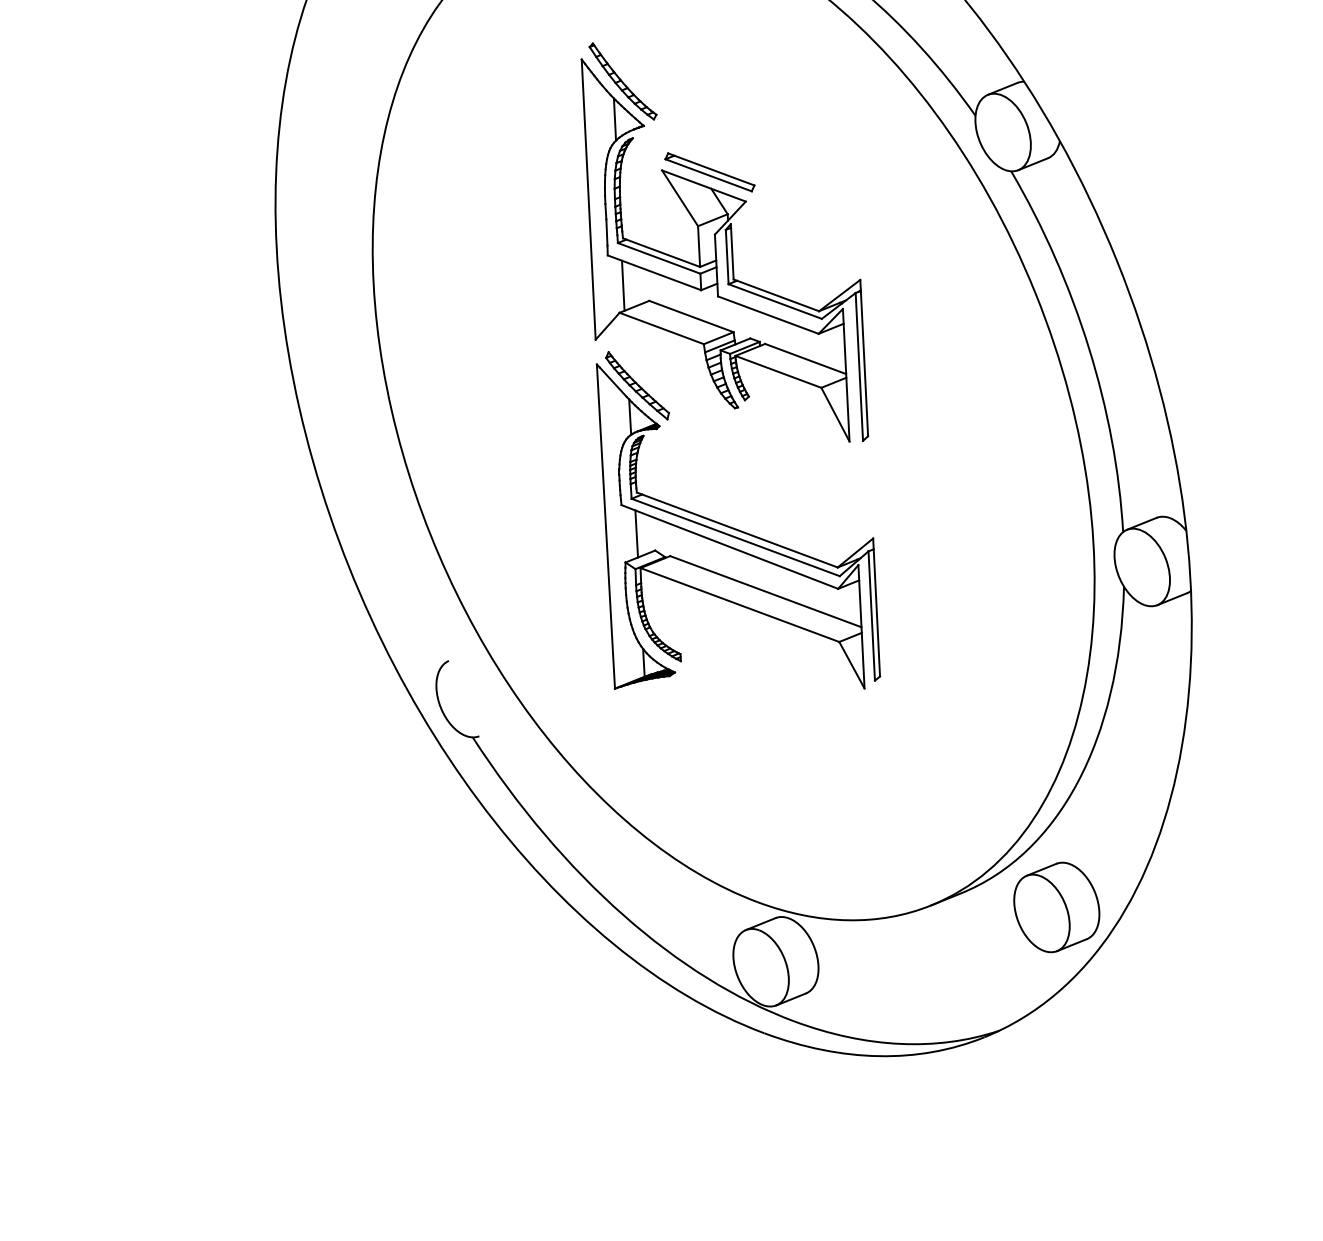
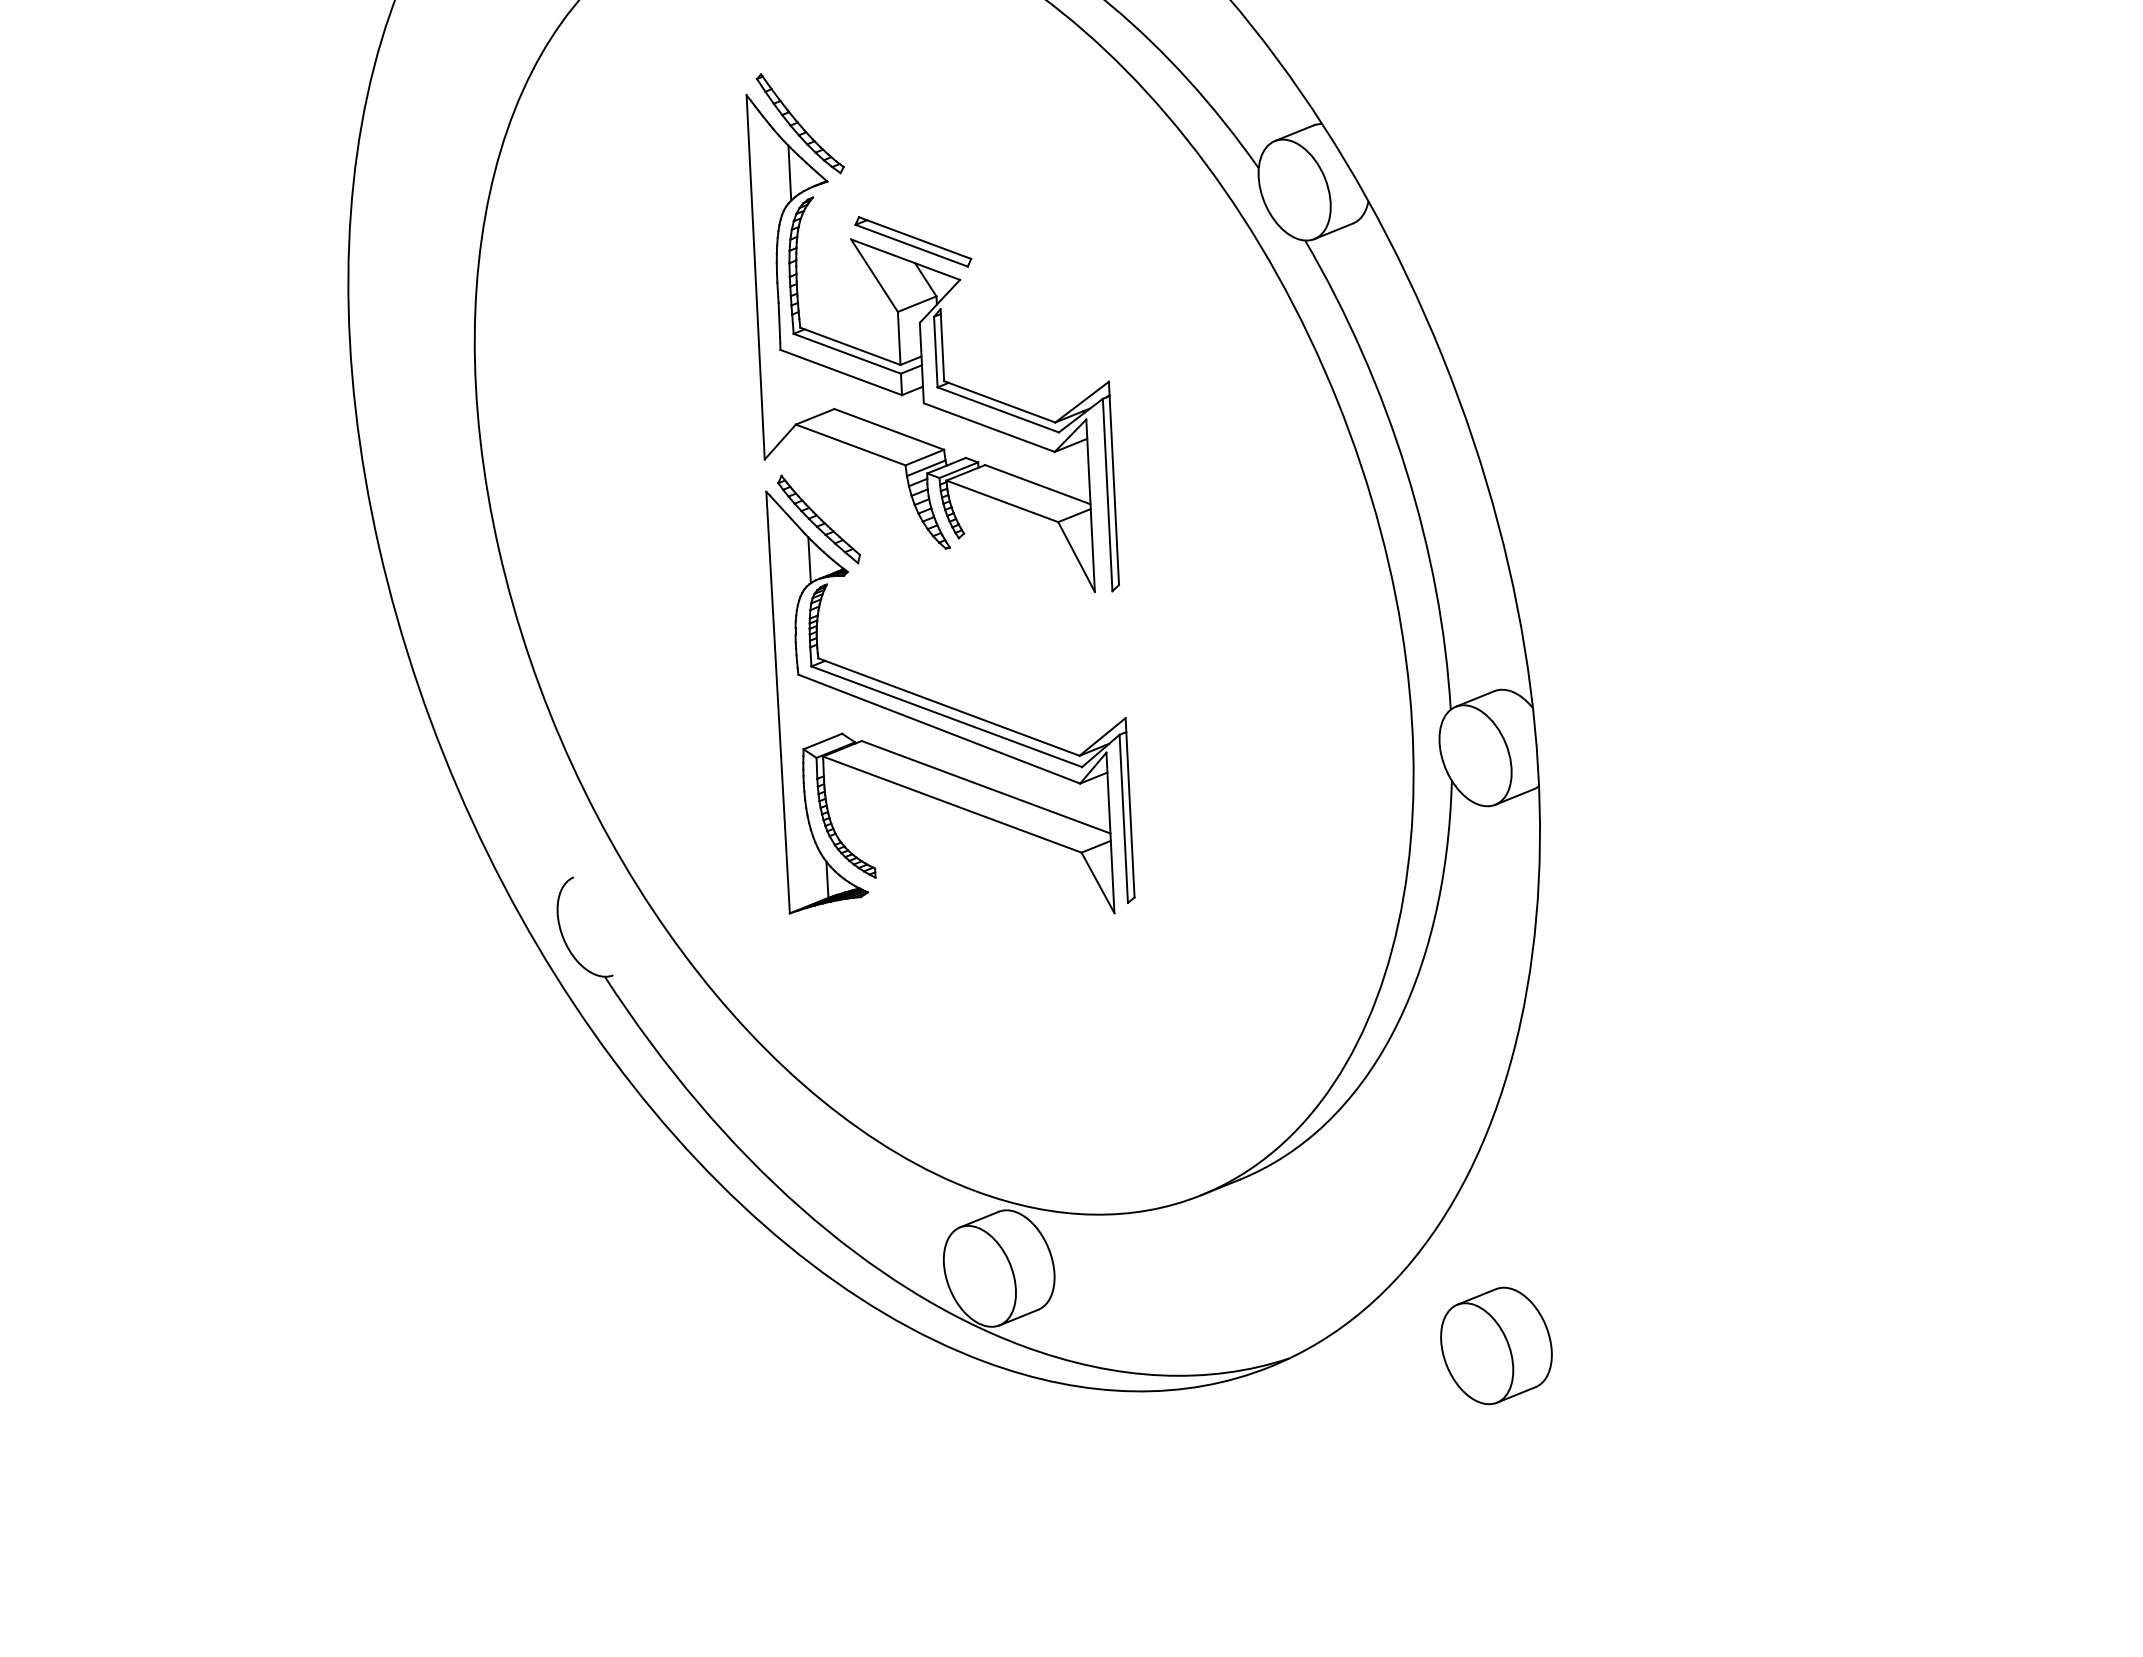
line: (623, 285) -> (800, 389), removed
line: (636, 533) -> (817, 711), removed
part: (1056, 907) -> (1496, 1345), moved

